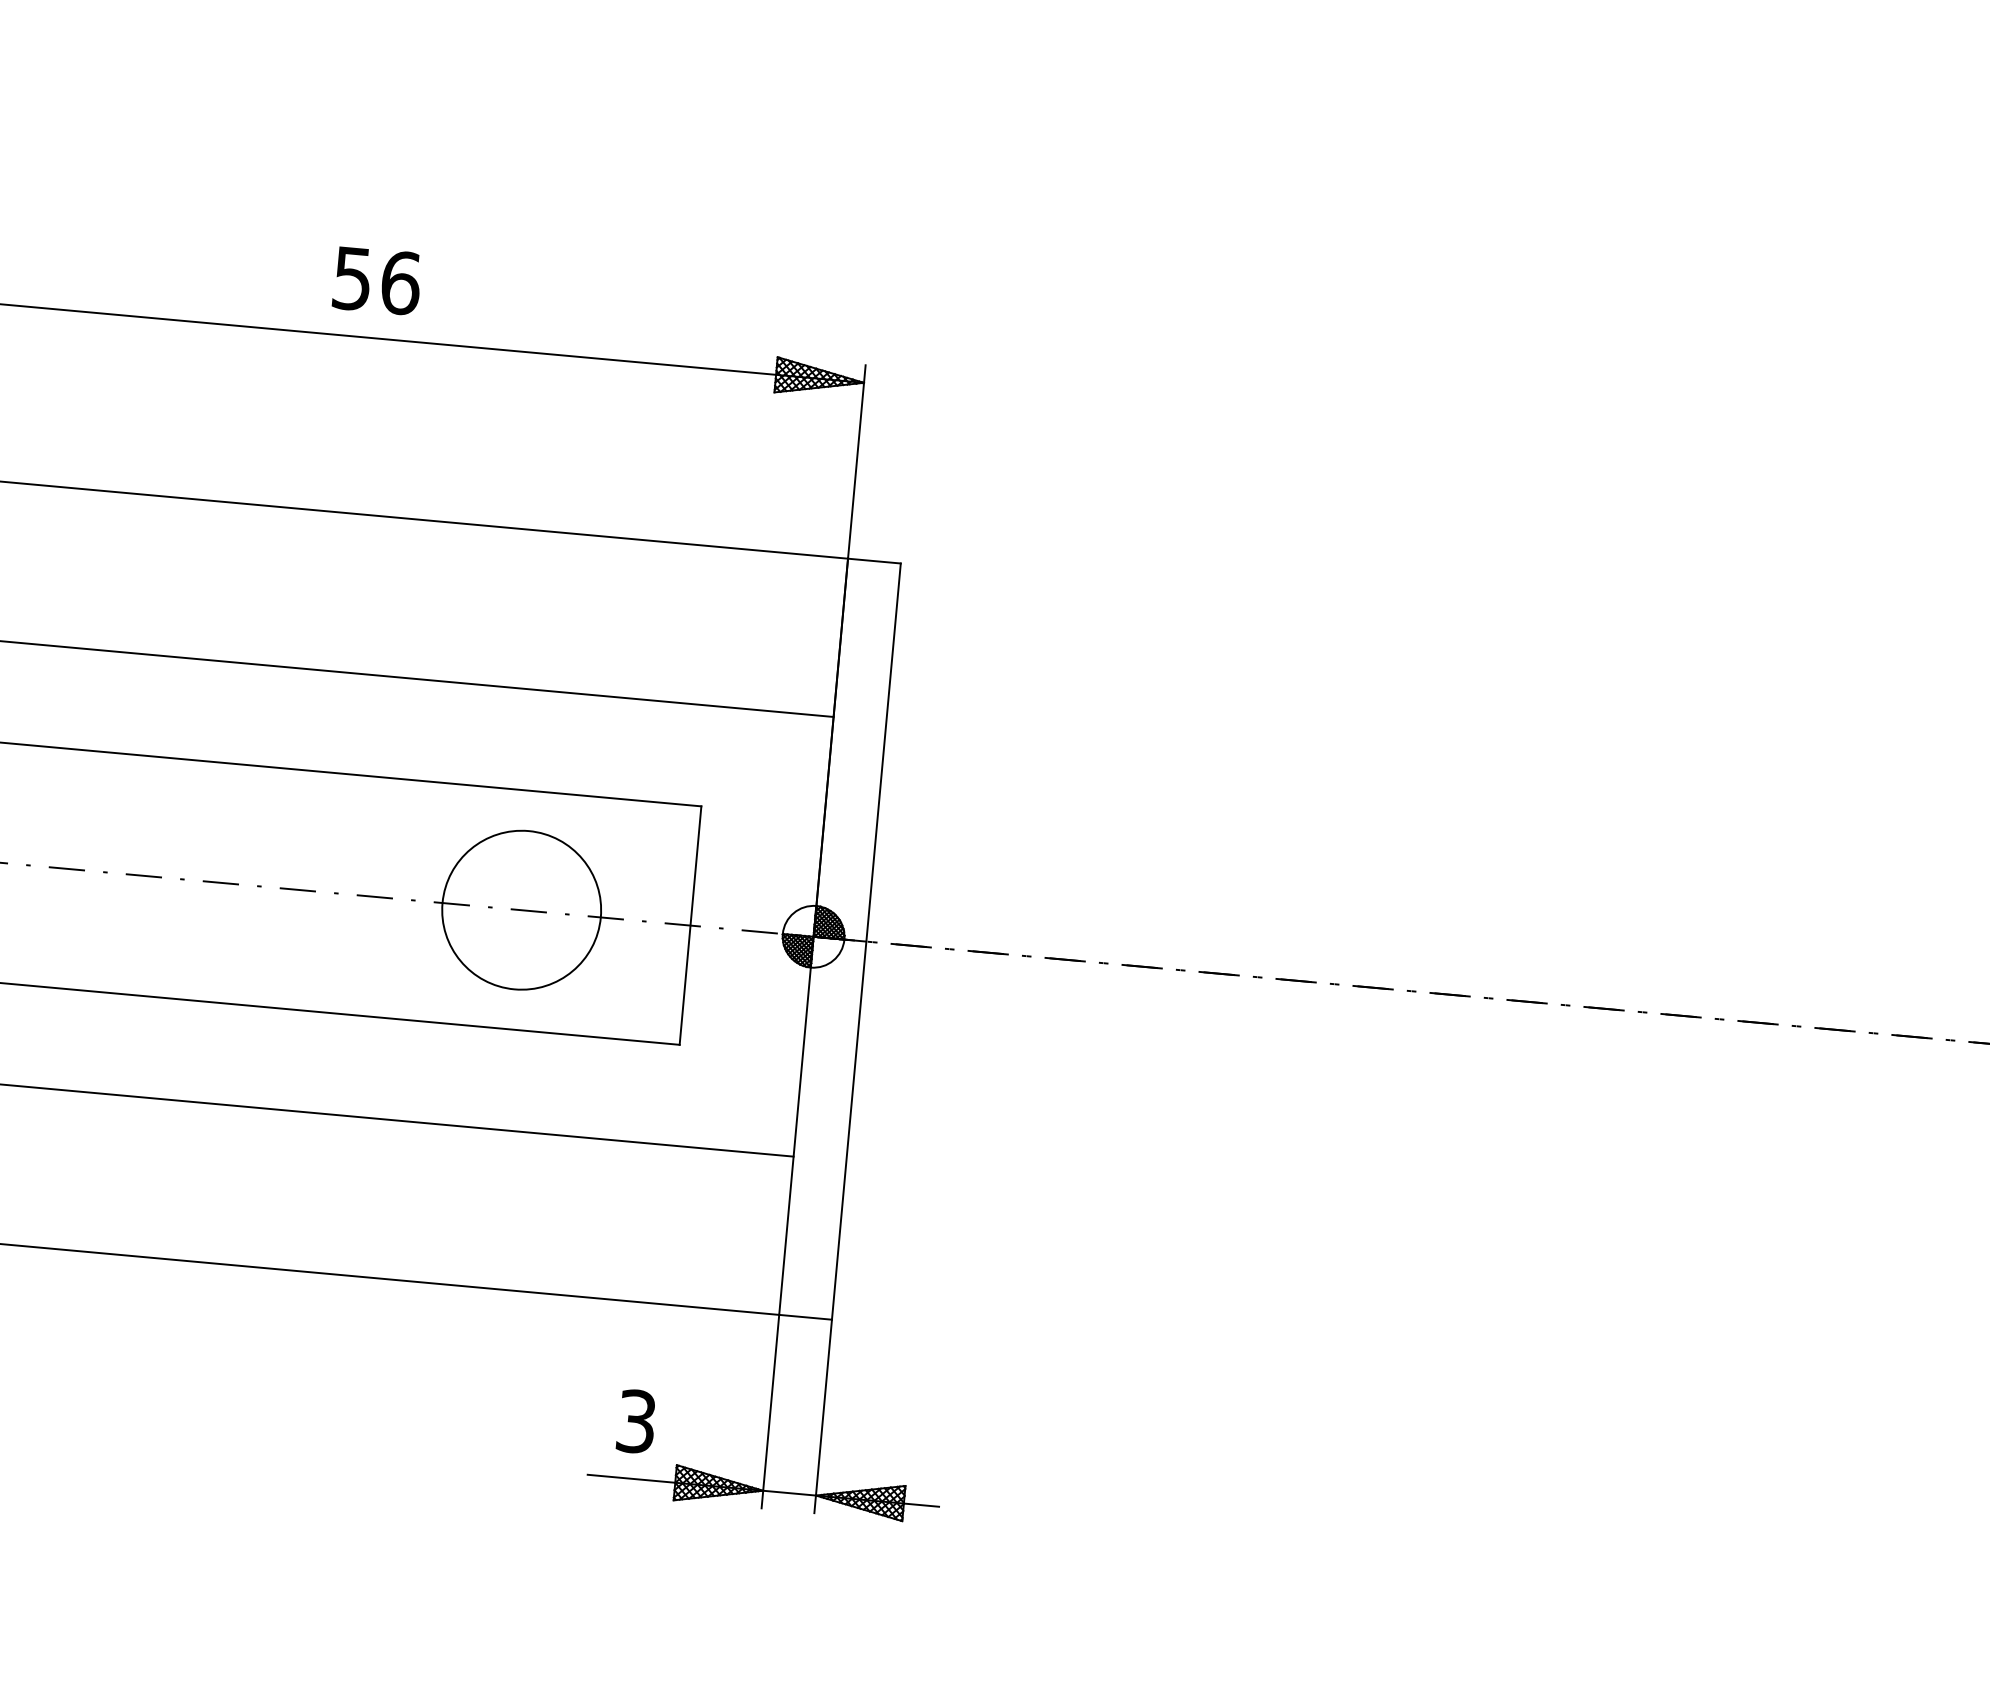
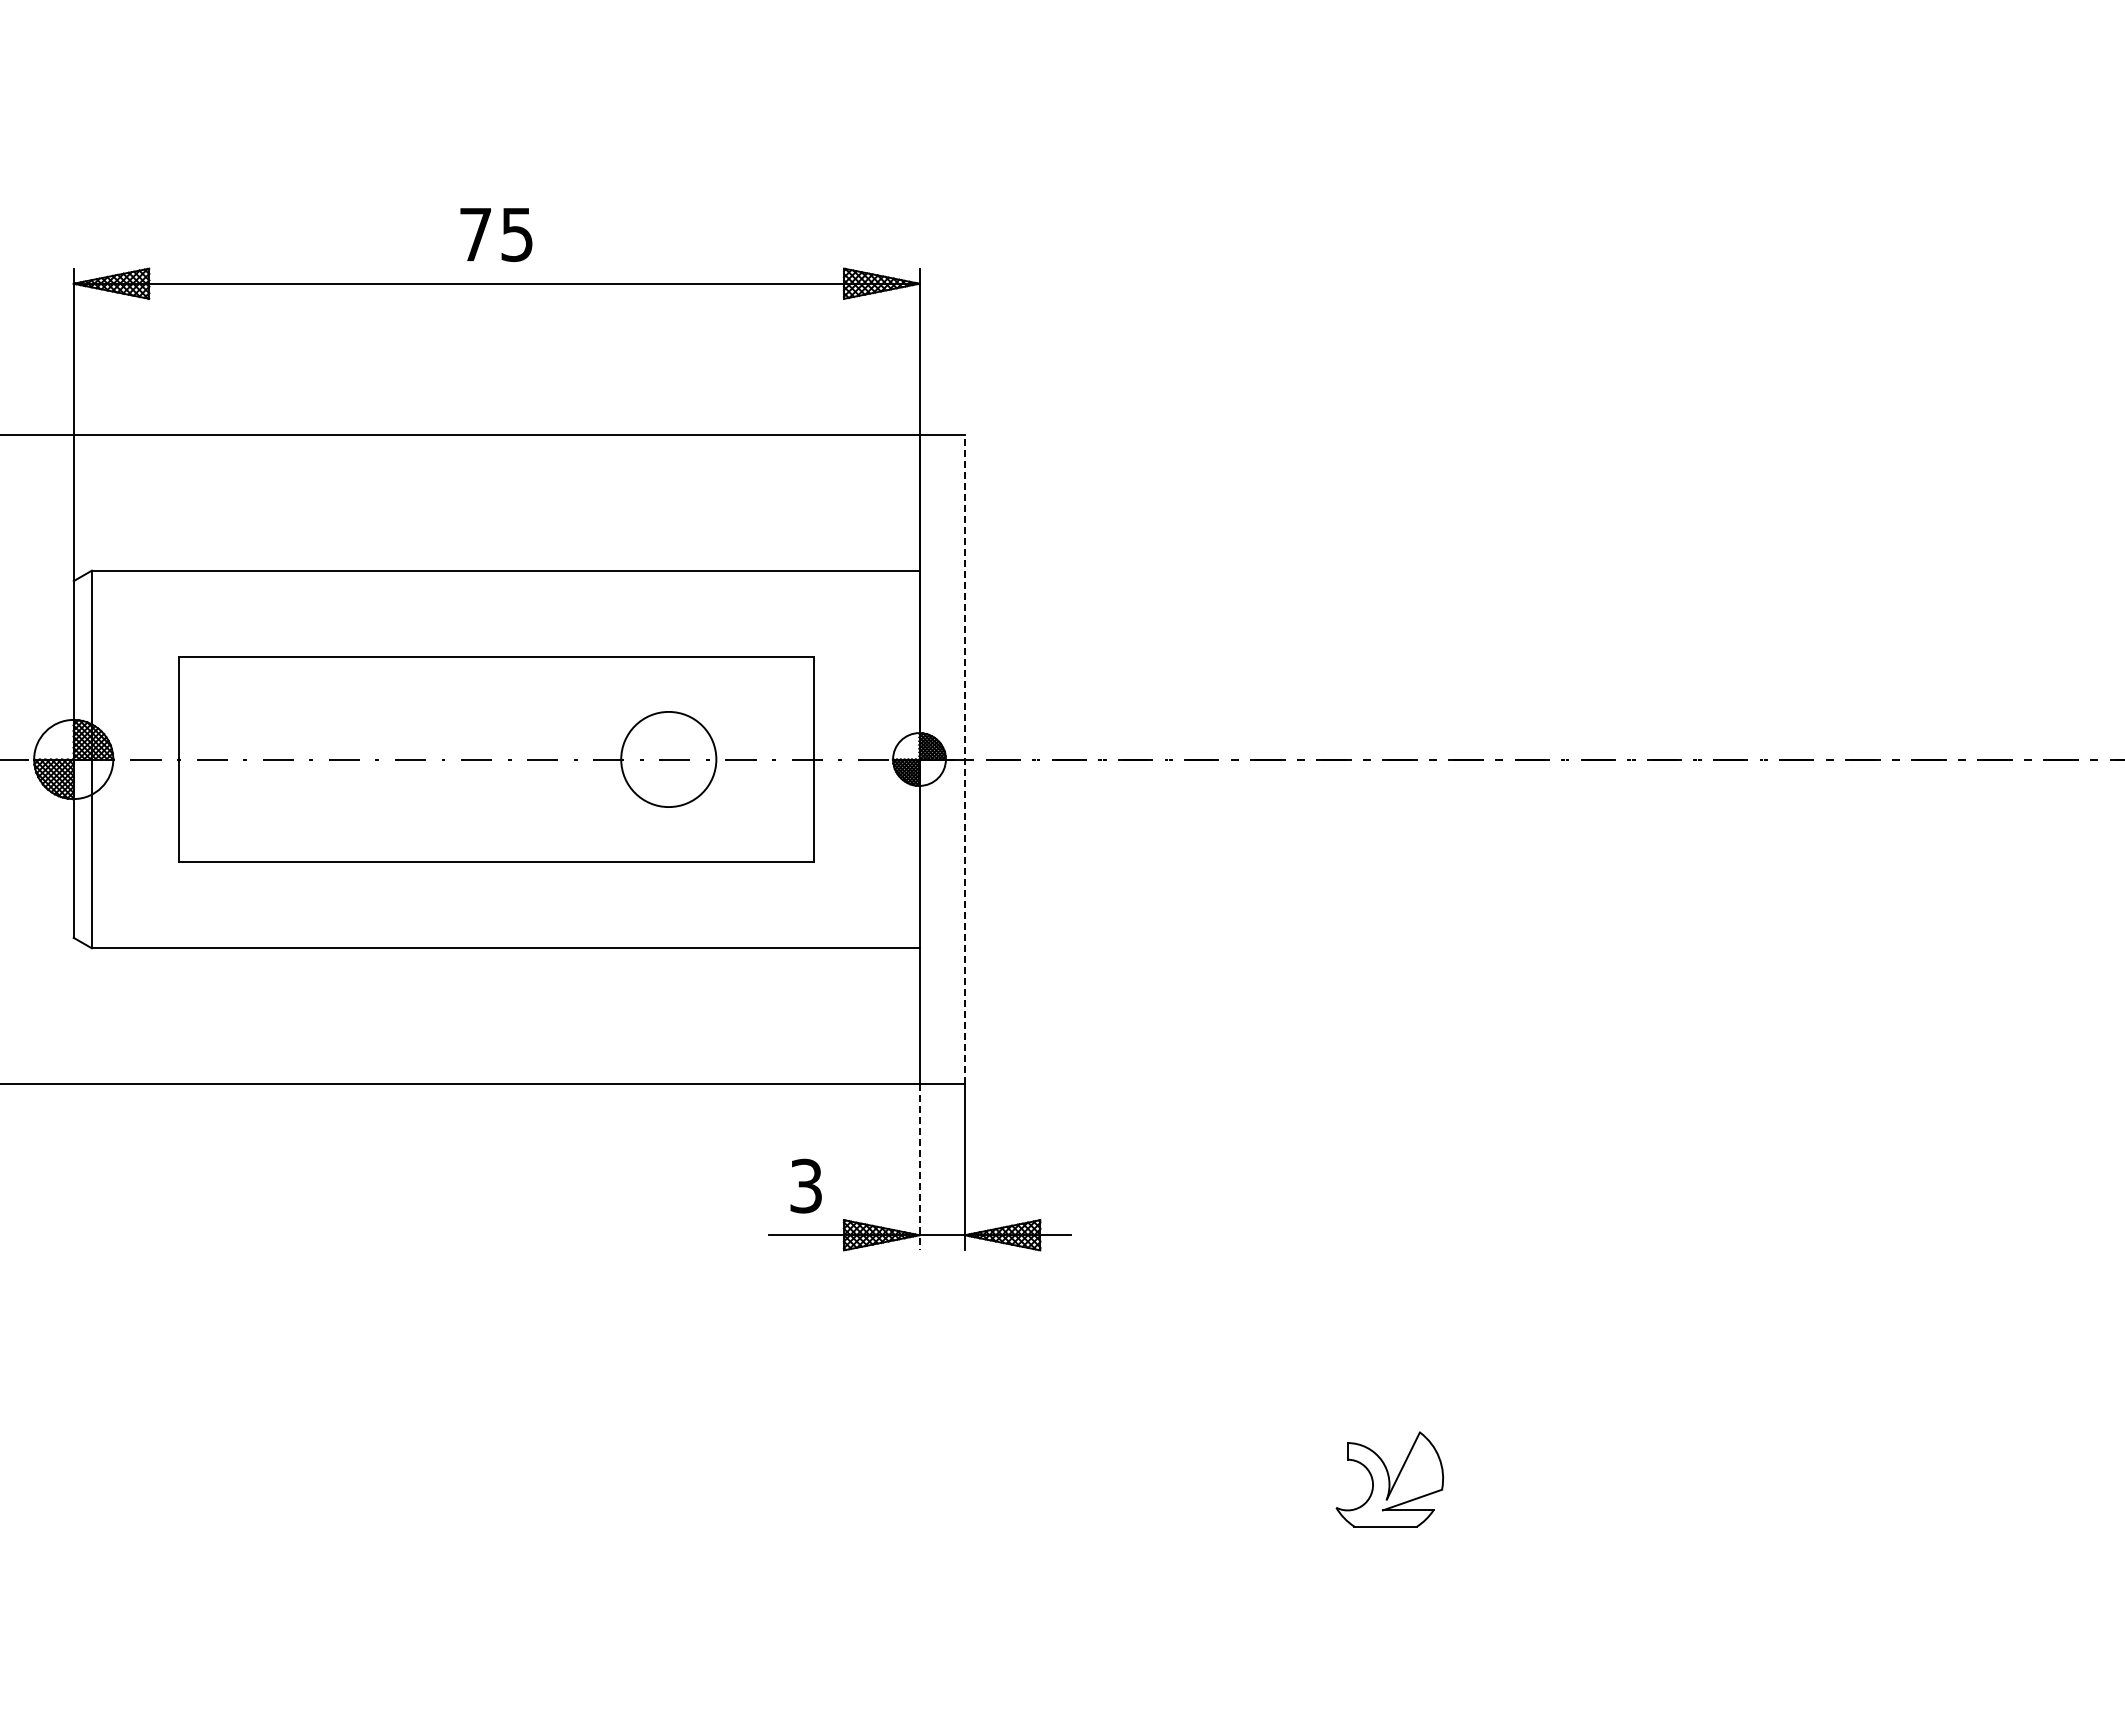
text: (376, 280) -> (496, 234), 56 -> 75
circle: (521, 910) -> (668, 759), size x0.7
line: (866, 941) -> (964, 759), solid -> dashed
line: (770, 1411) -> (919, 1167), solid -> dashed

